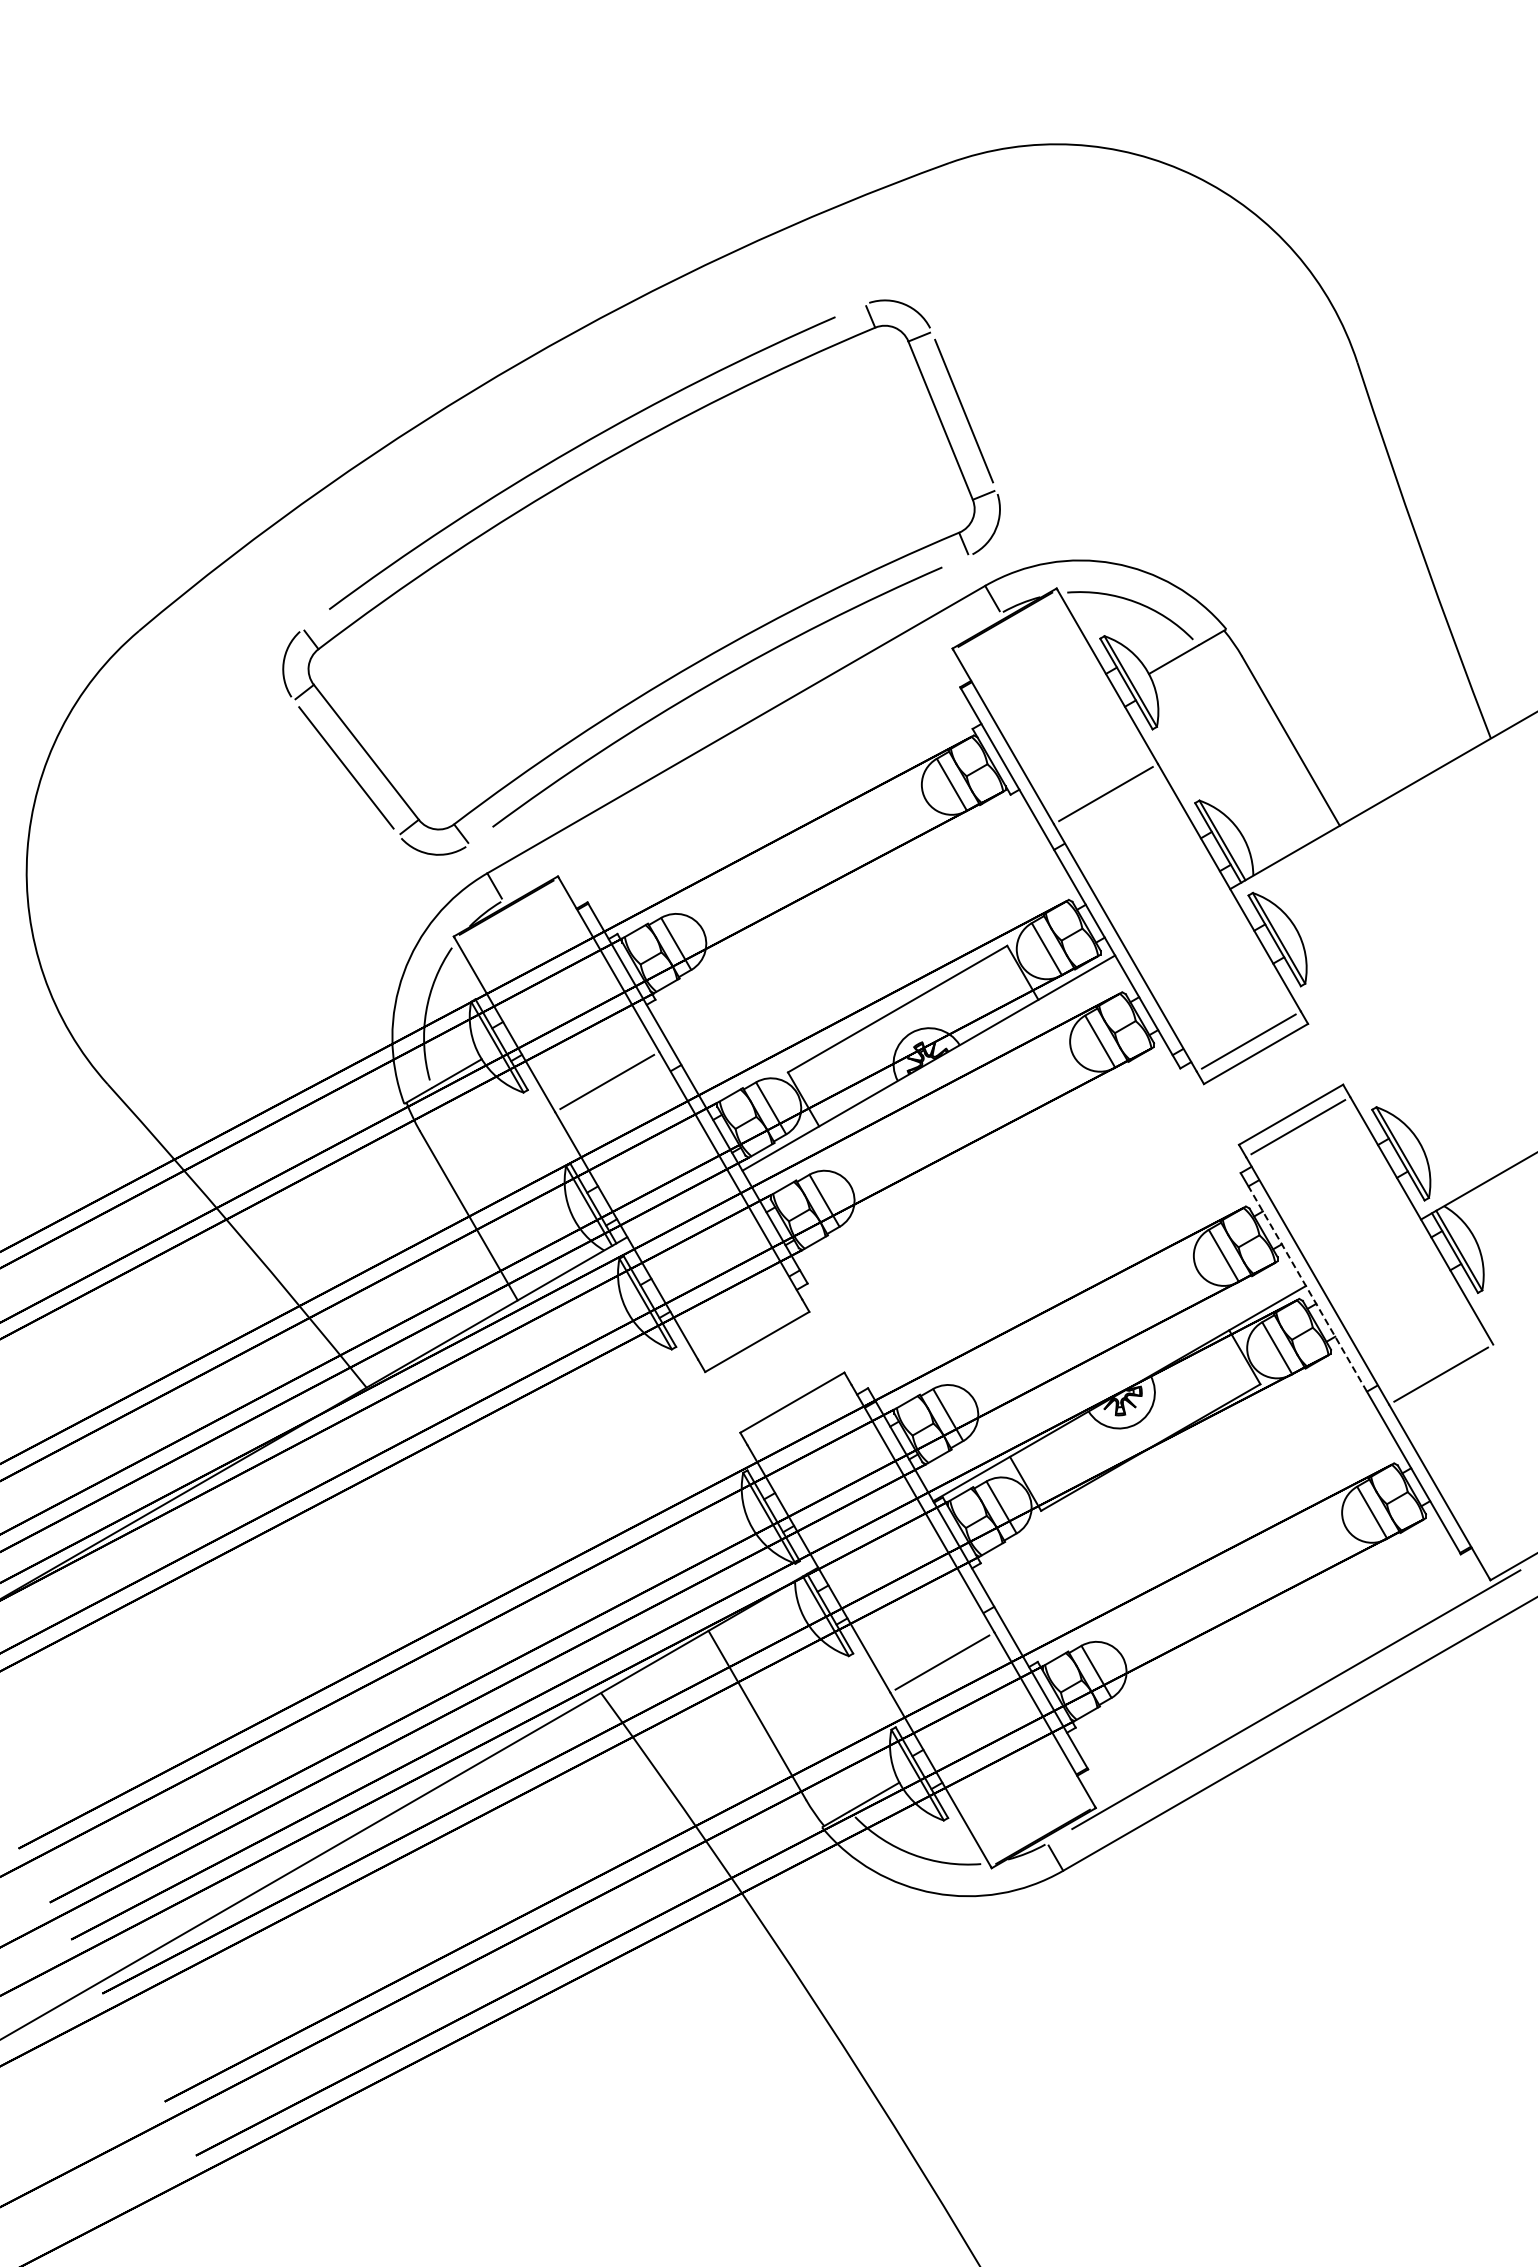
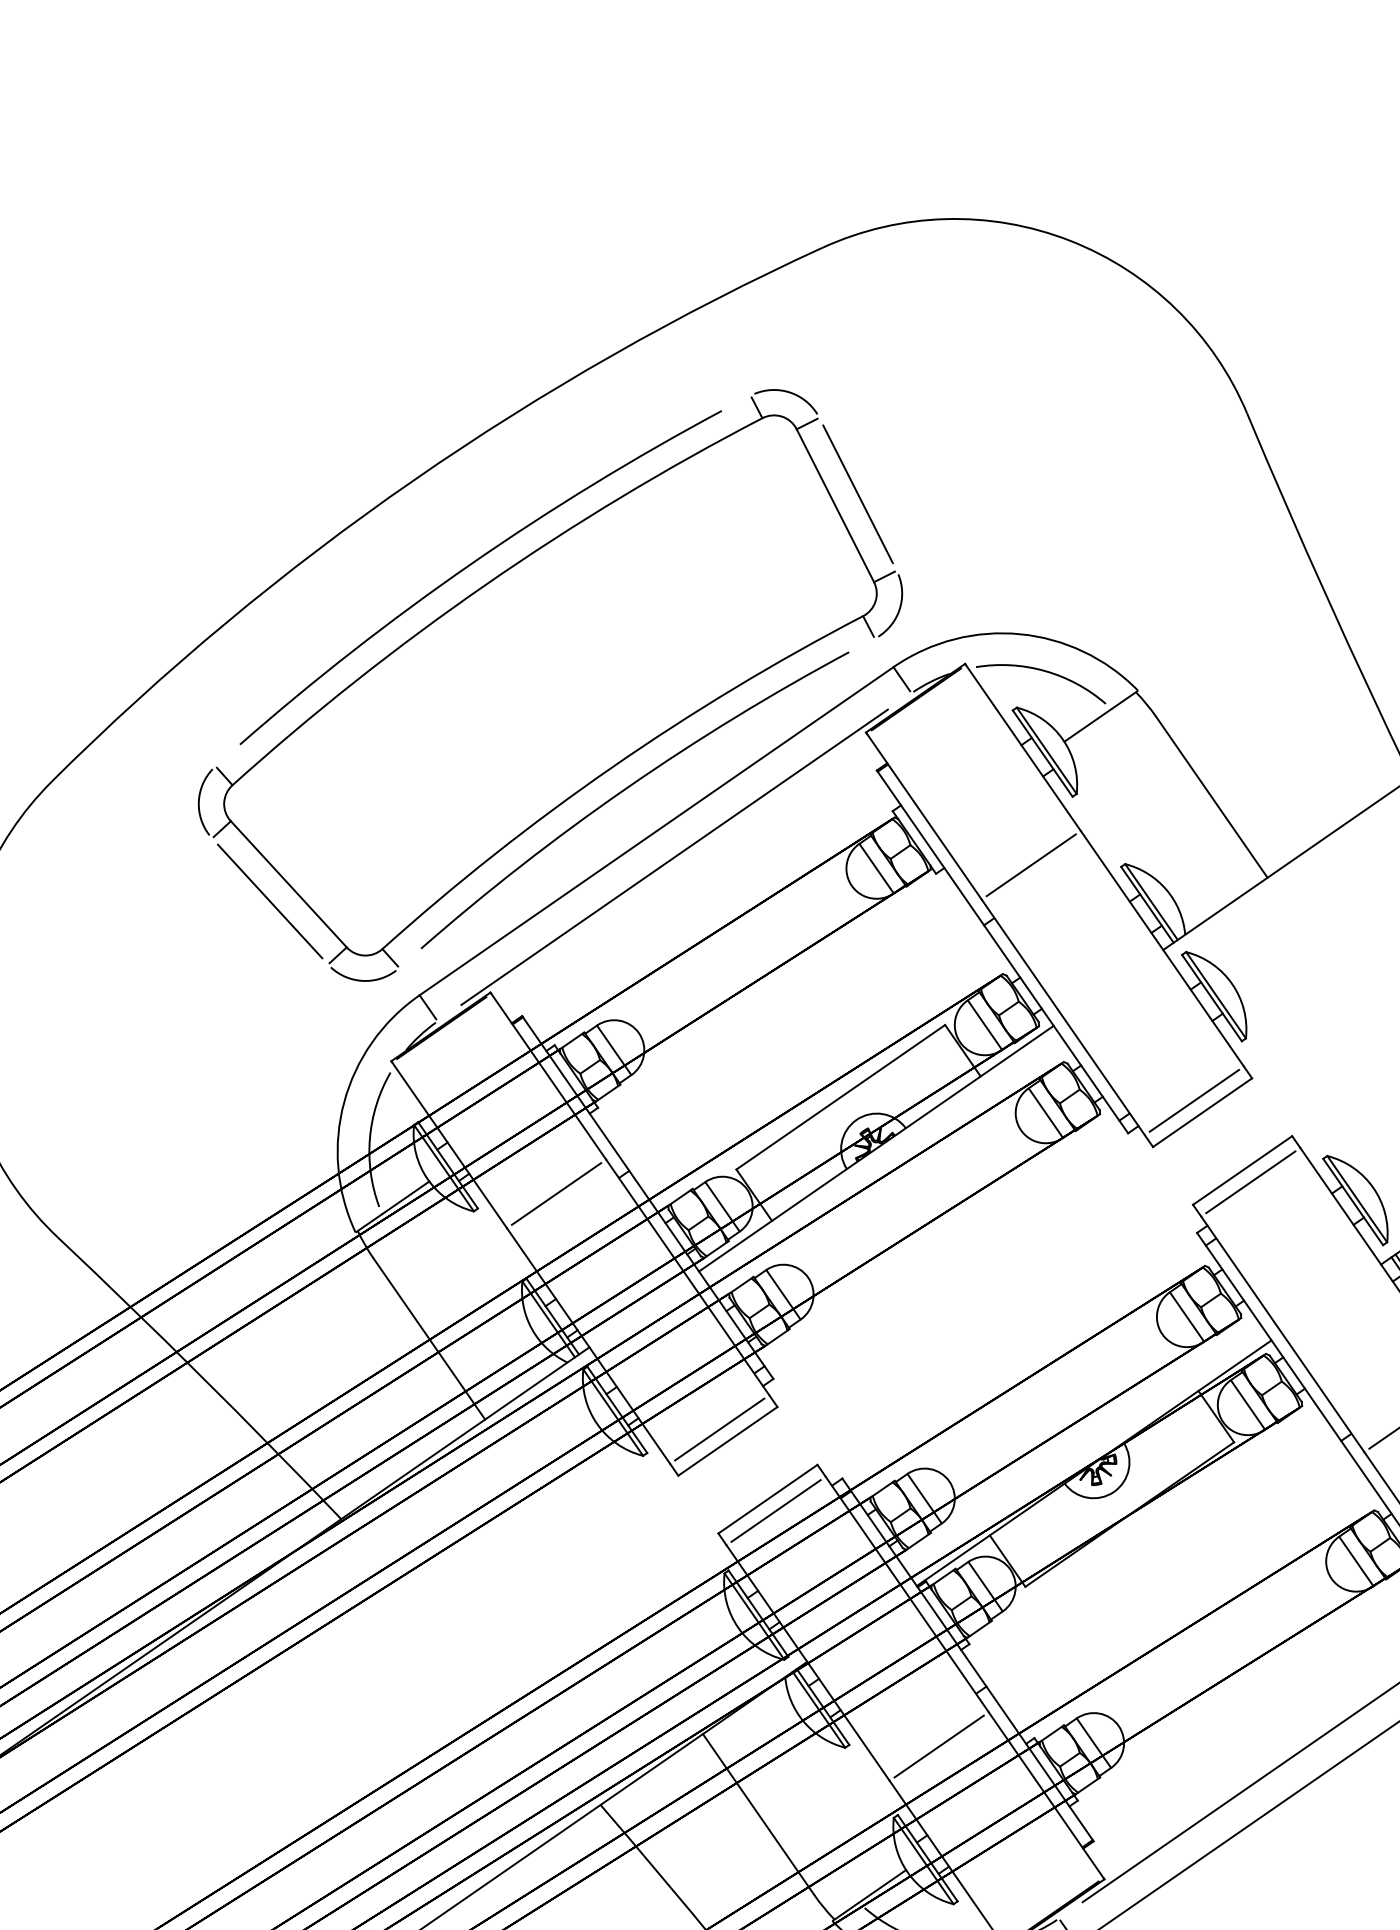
line: (752, 756) -> (675, 856), added
line: (1307, 1289) -> (1273, 1343), dashed -> solid
line: (749, 1329) -> (719, 1429), added
line: (799, 1415) -> (776, 1511), added

